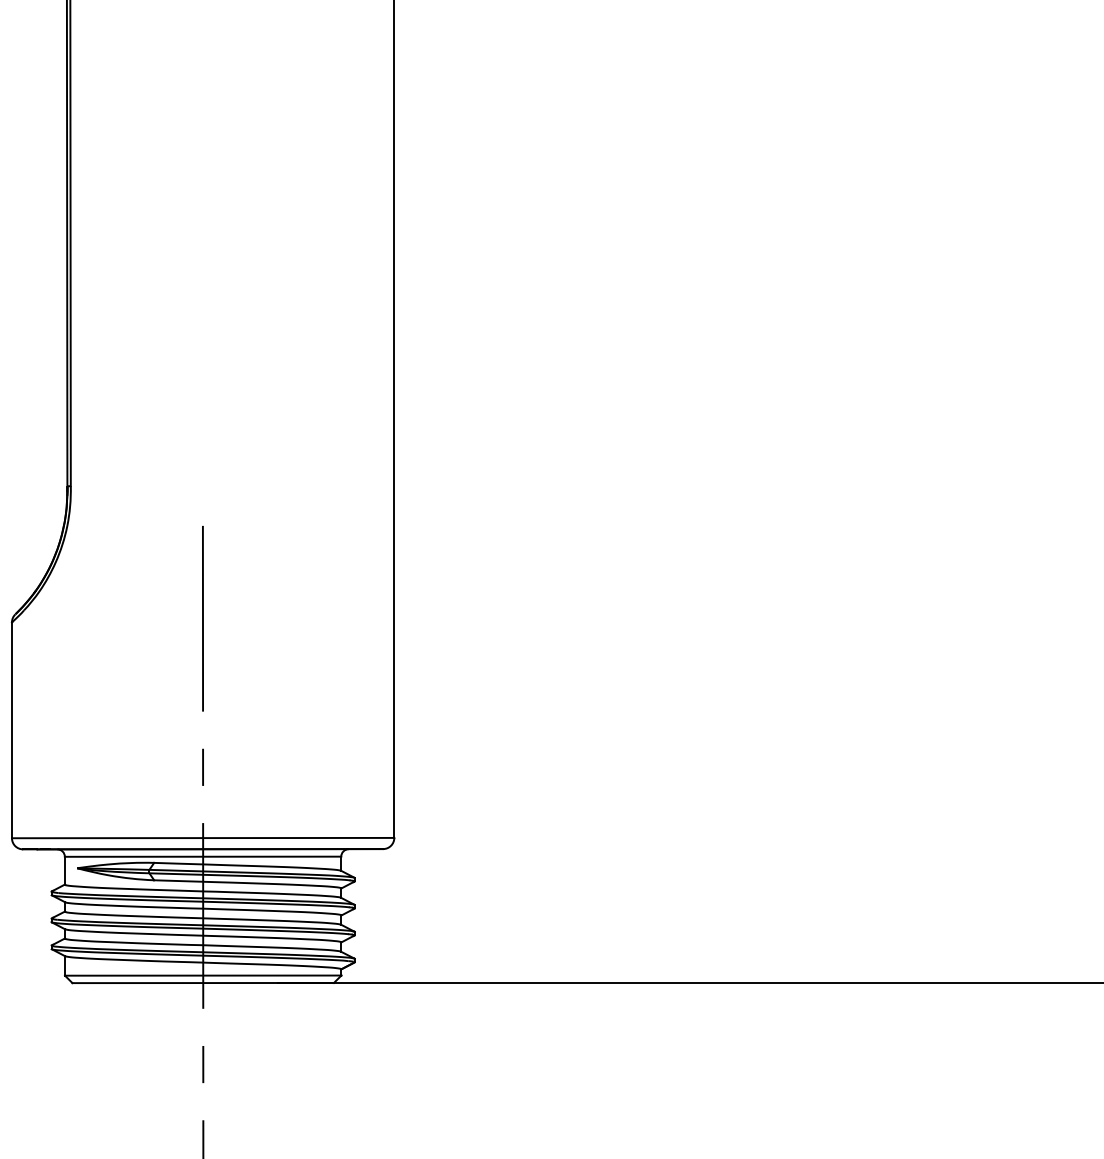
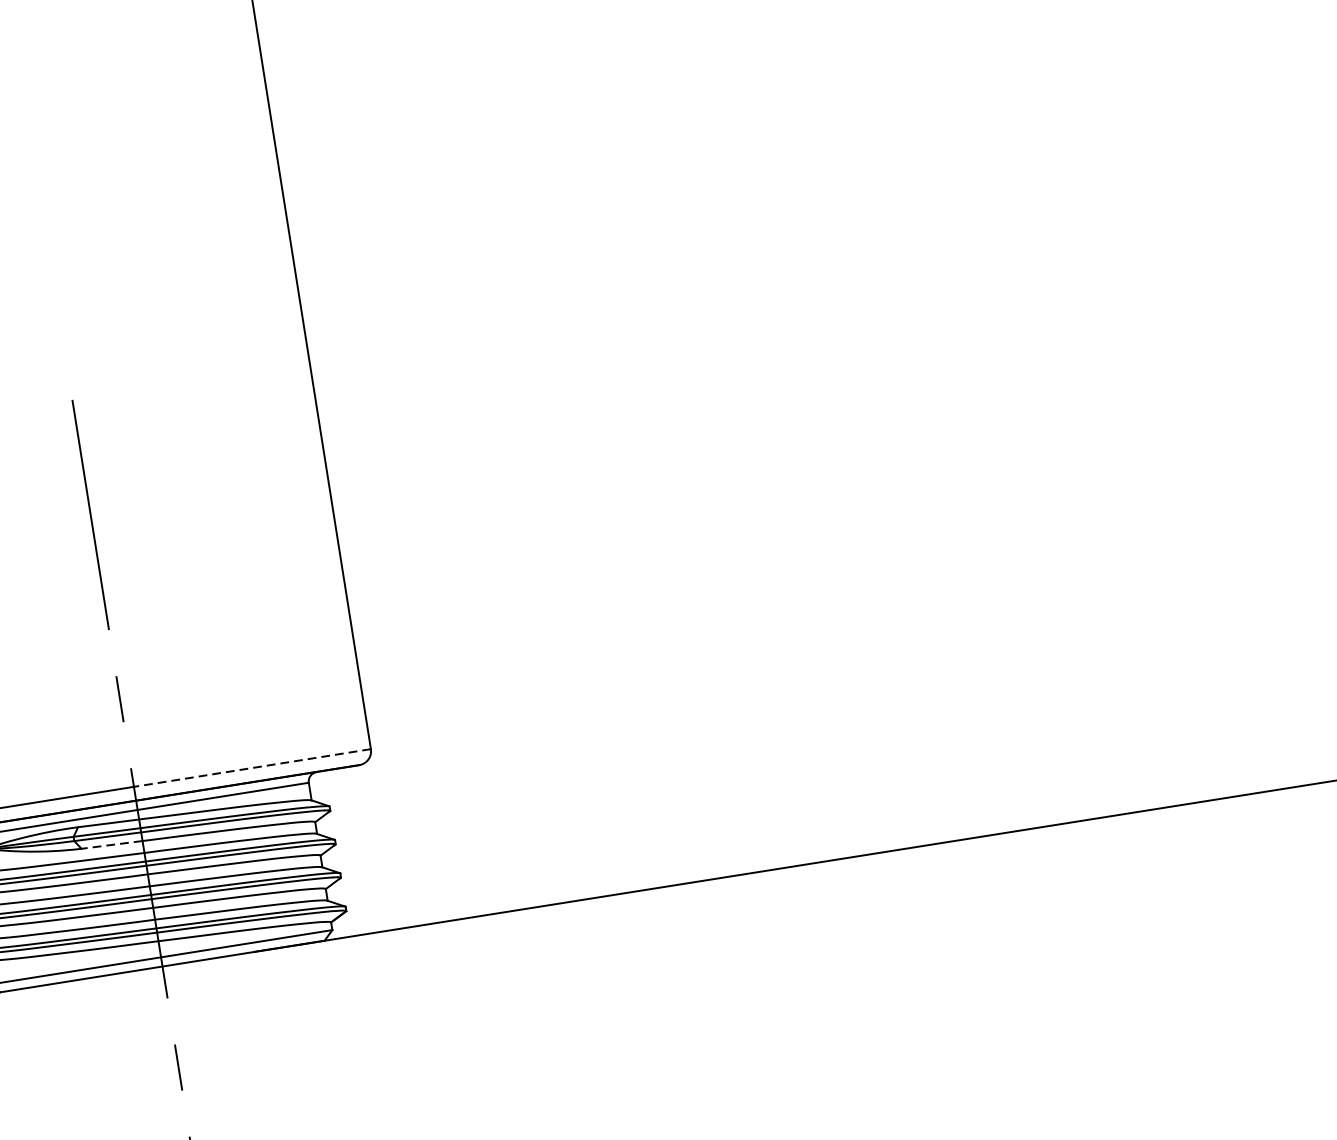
line: (298, 838) -> (252, 768), solid -> dashed
line: (178, 881) -> (111, 845), solid -> dashed

